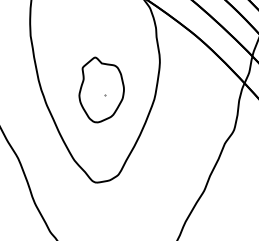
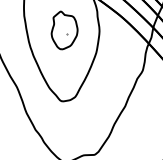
part: (101, 90) -> (64, 30), moved

